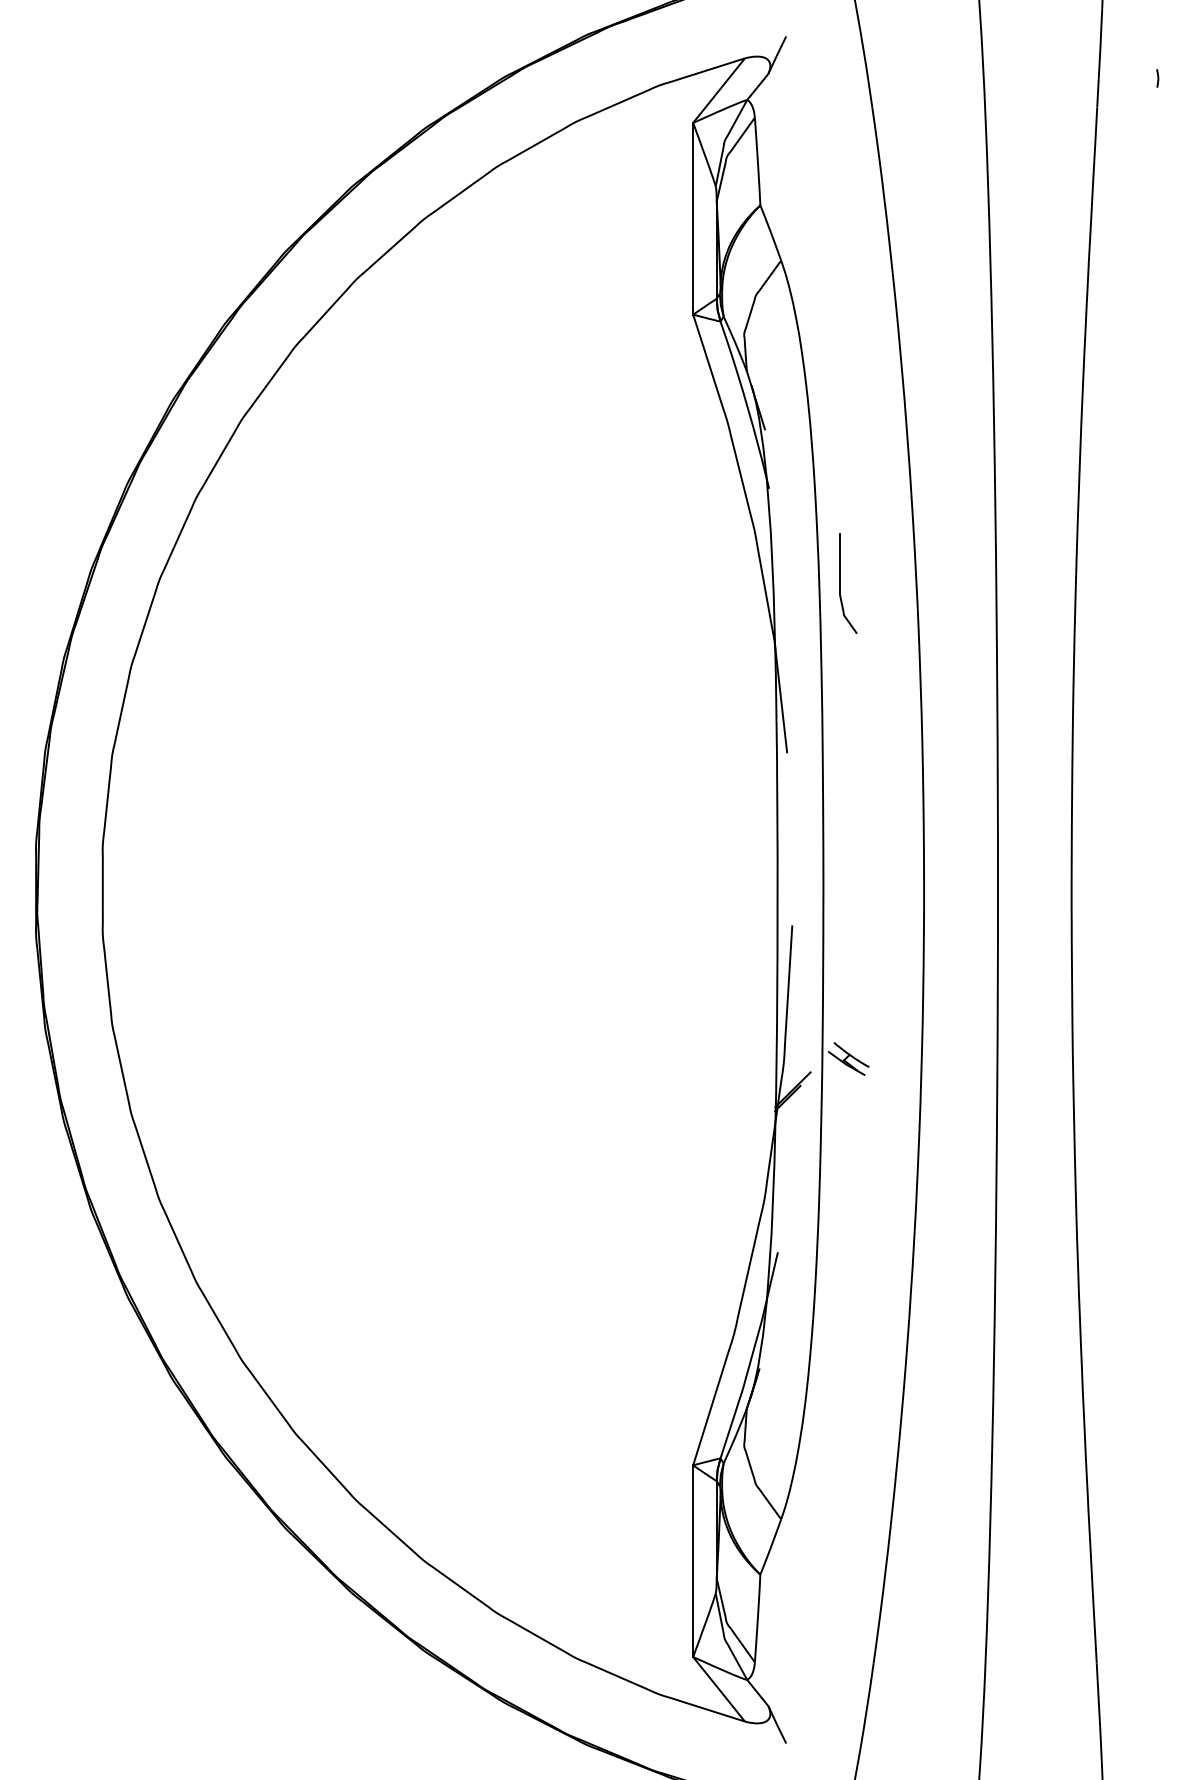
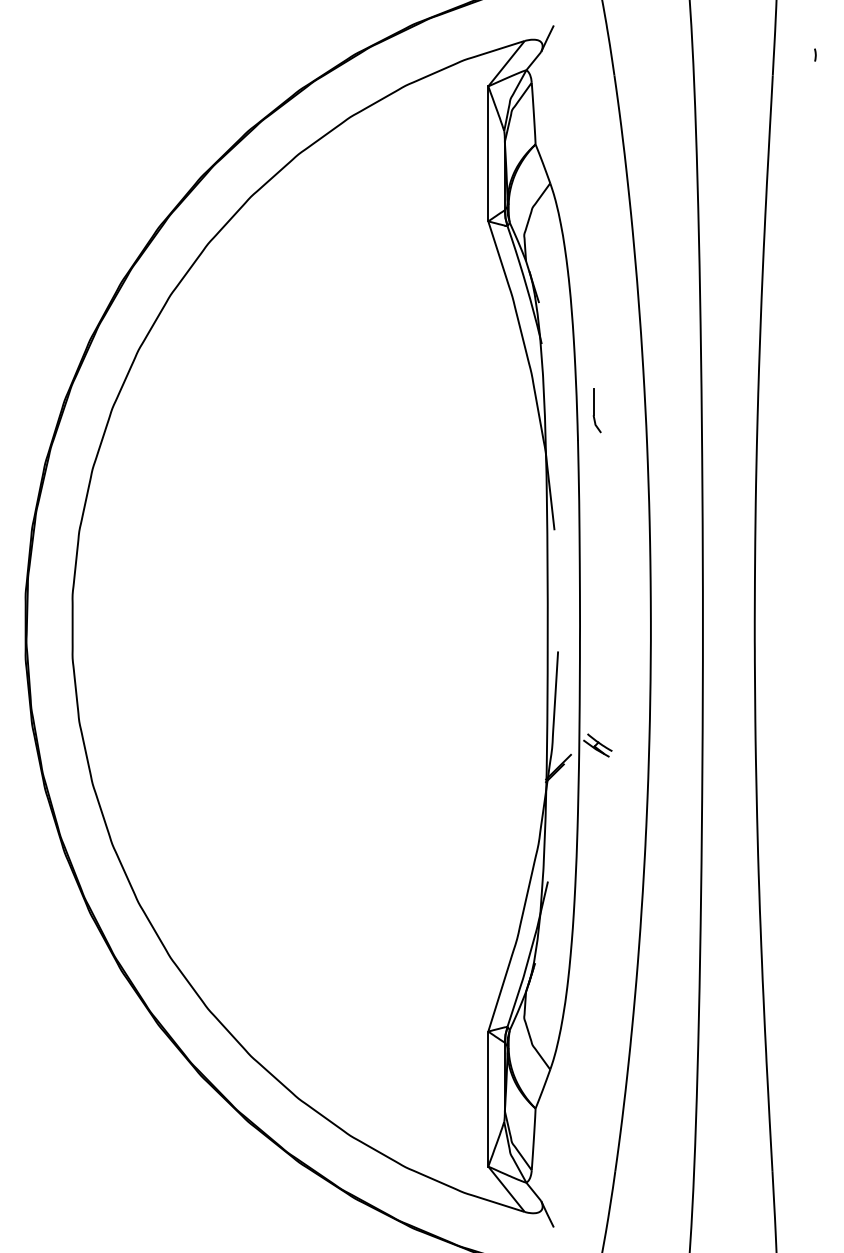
part: (847, 583) -> (596, 410), size x0.62

